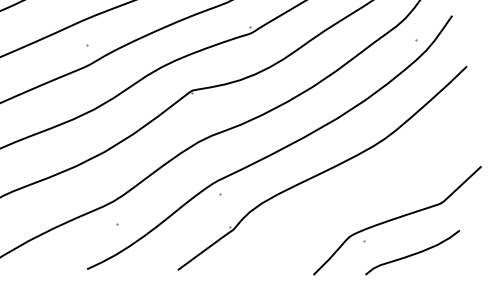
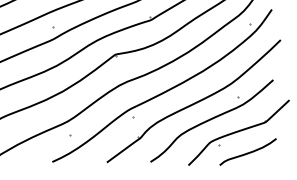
part: (351, 200) -> (211, 120), added

